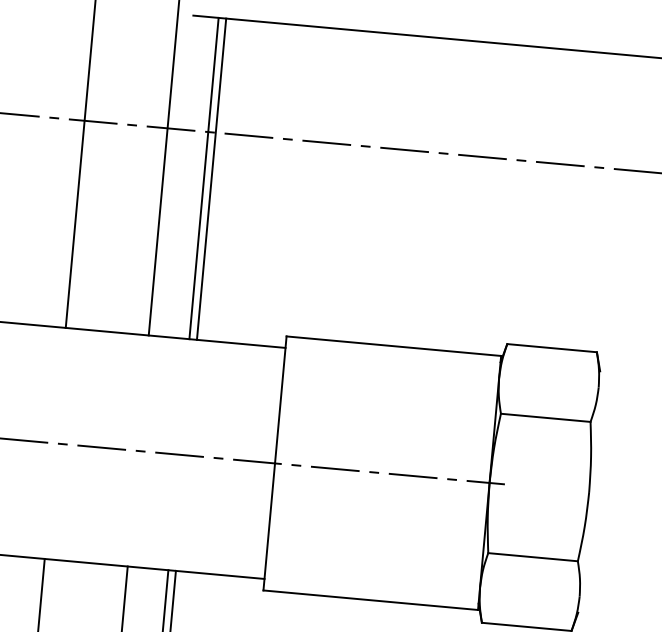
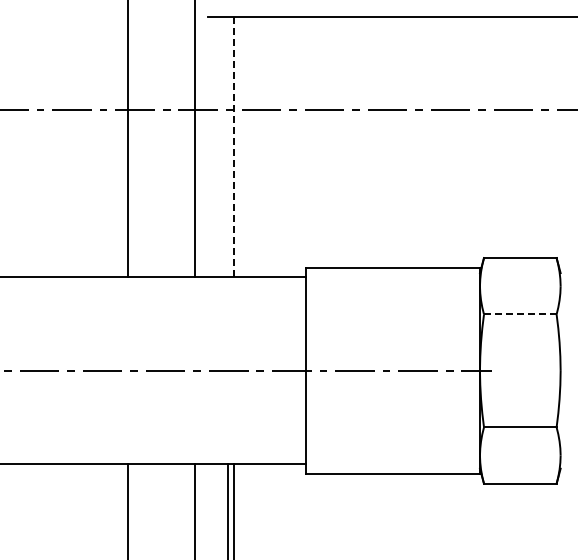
line: (204, 178) -> (228, 147), removed
line: (211, 178) -> (234, 146), solid -> dashed
line: (544, 417) -> (519, 314), solid -> dashed

